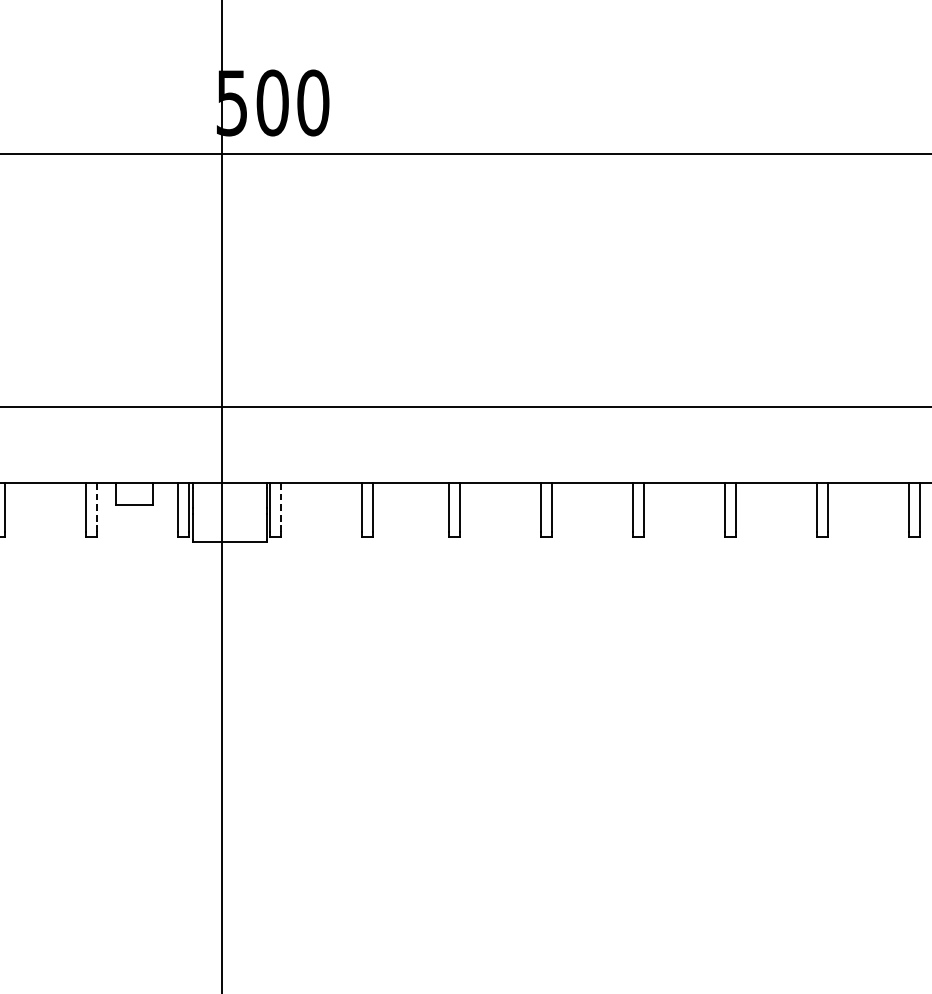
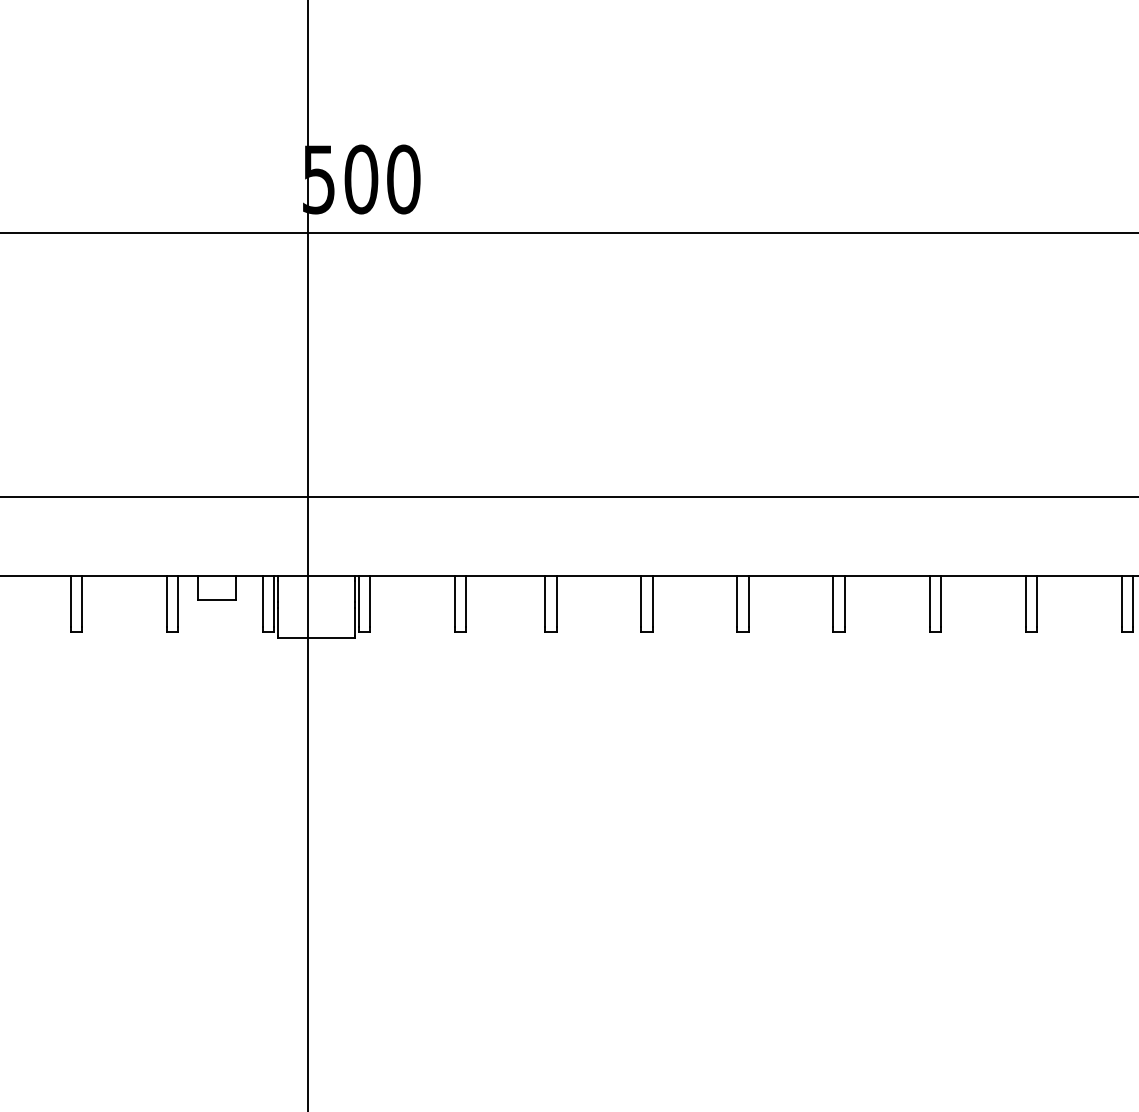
line: (97, 507) -> (178, 601), dashed -> solid
line: (281, 507) -> (370, 601), dashed -> solid

